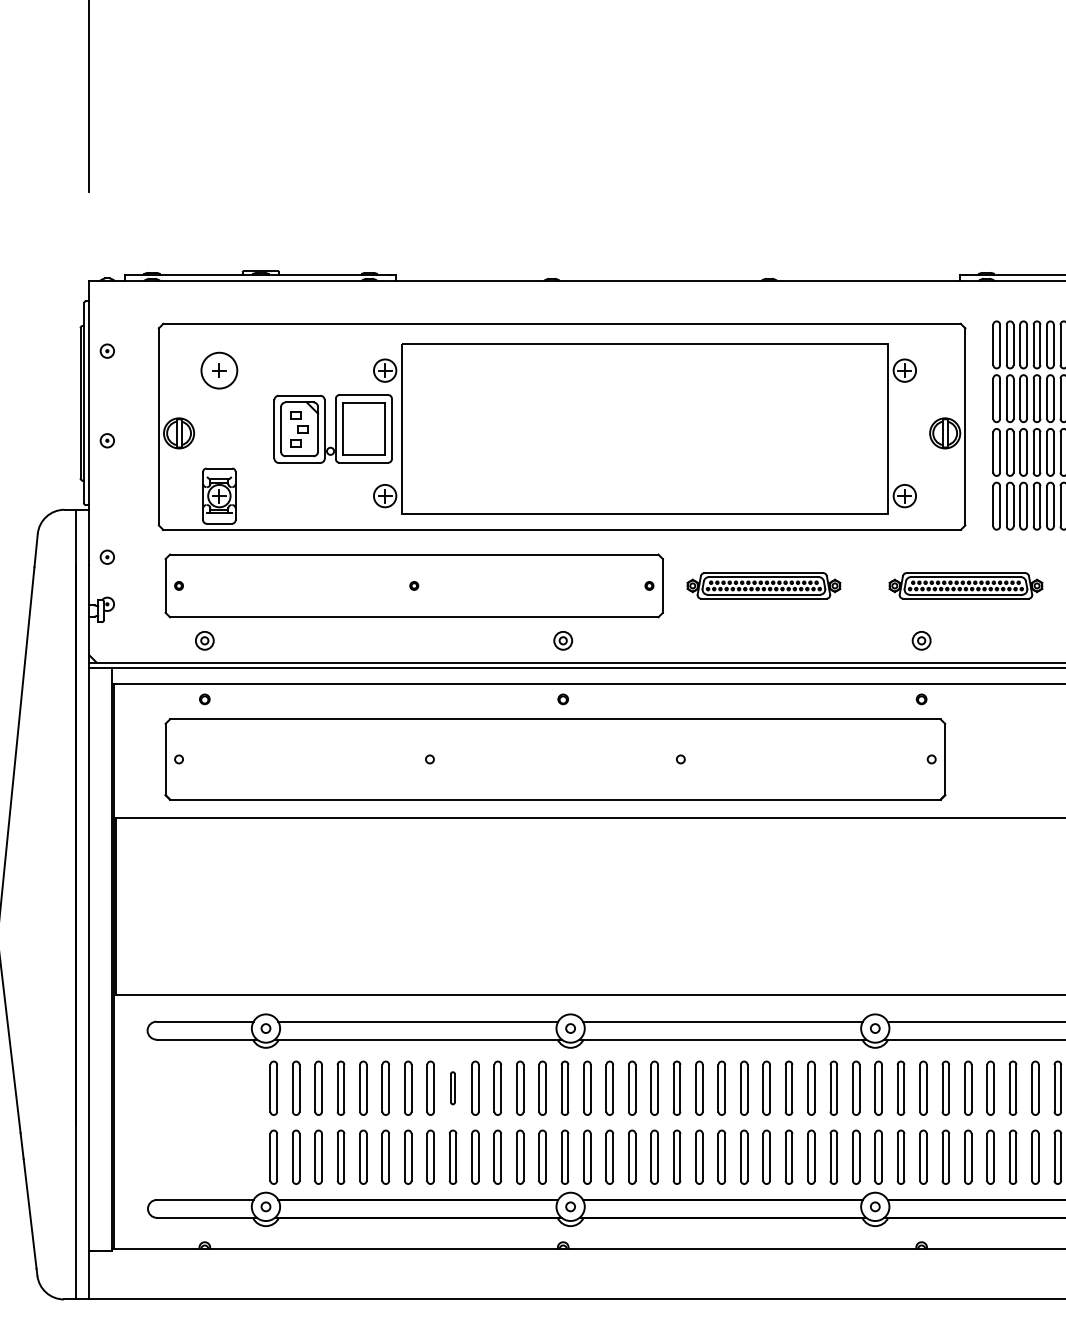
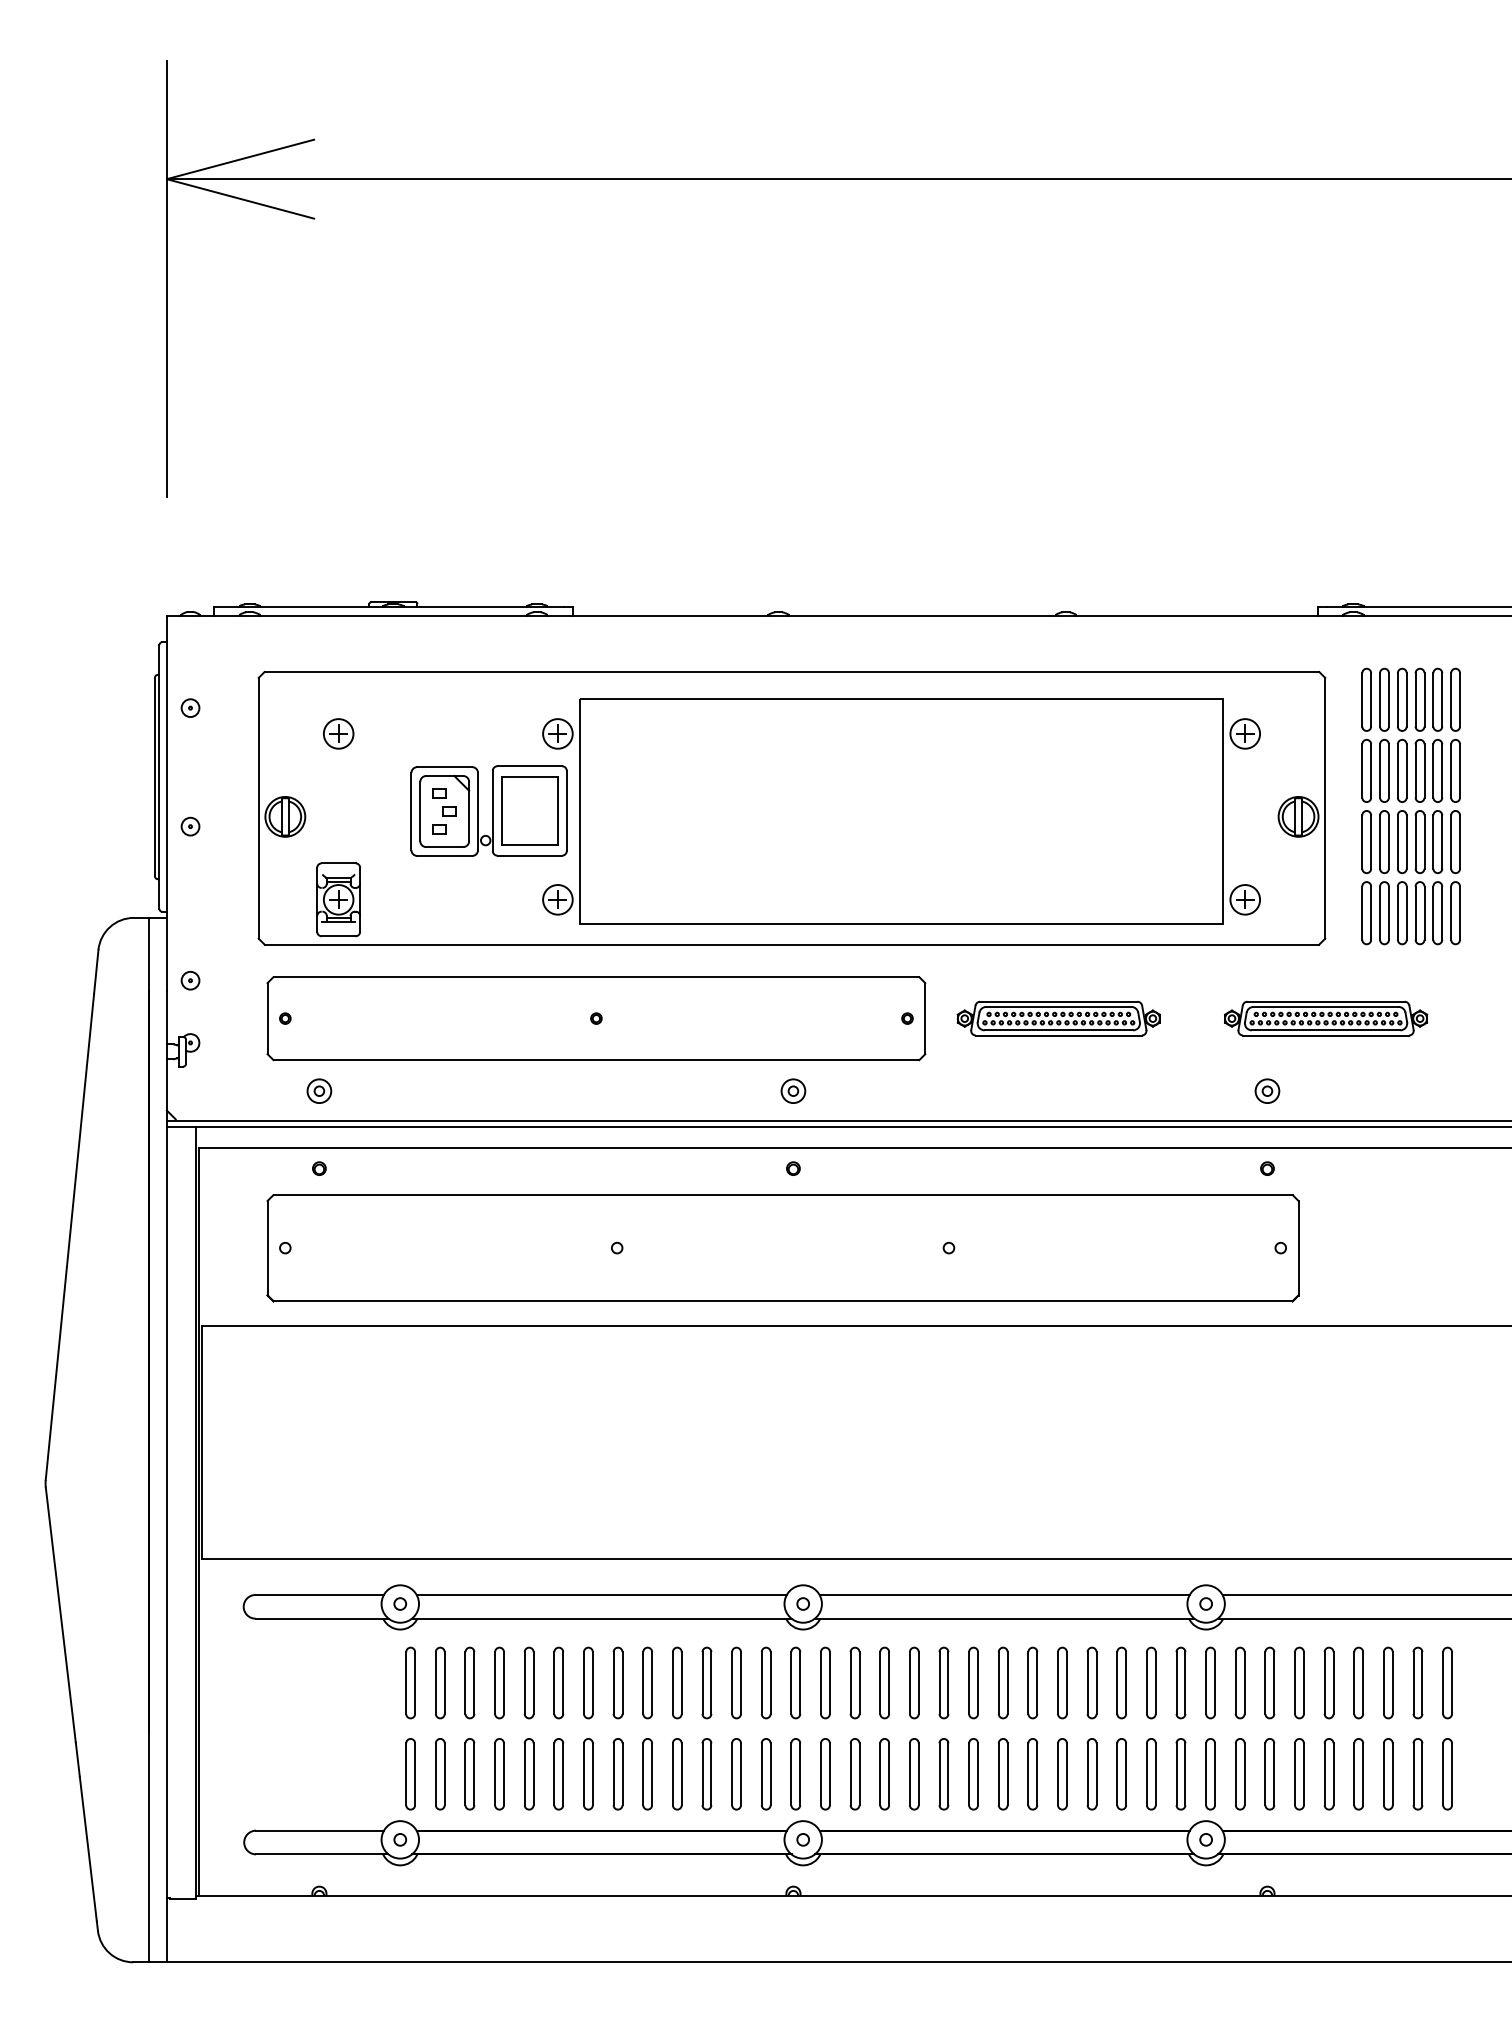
circle: (219, 370) -> (338, 733), size x0.62
part: (452, 1087) -> (647, 1682), size x1.67

